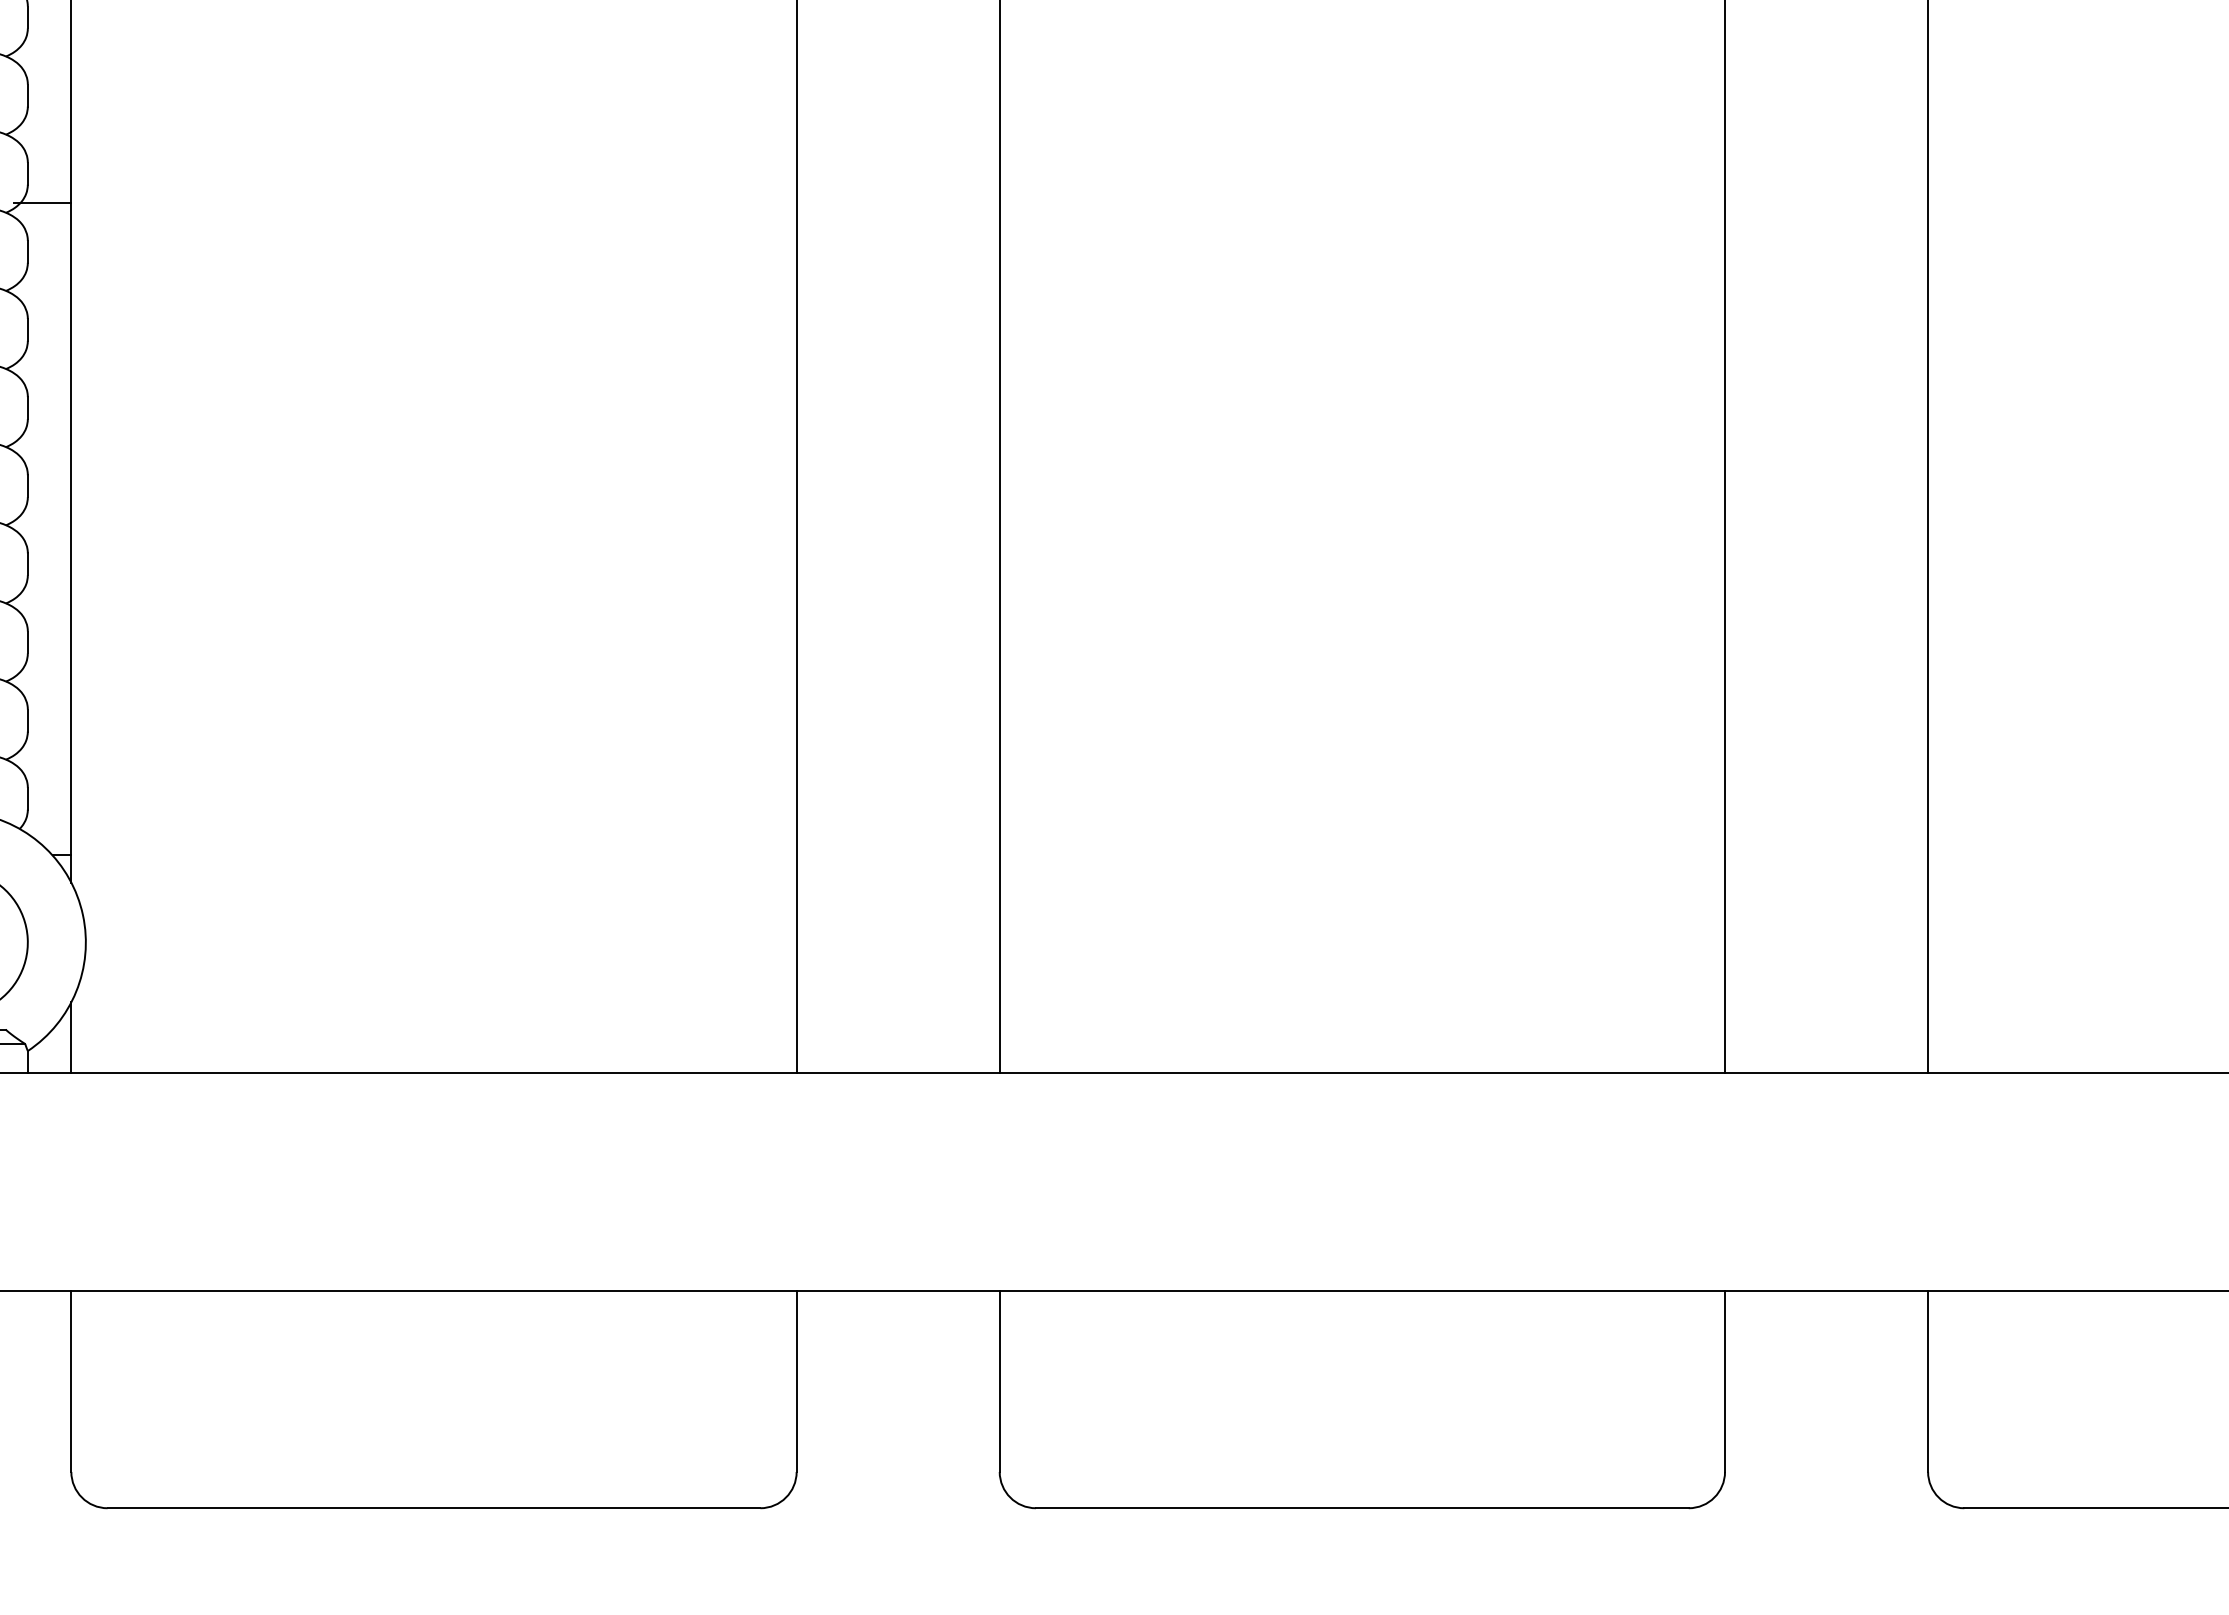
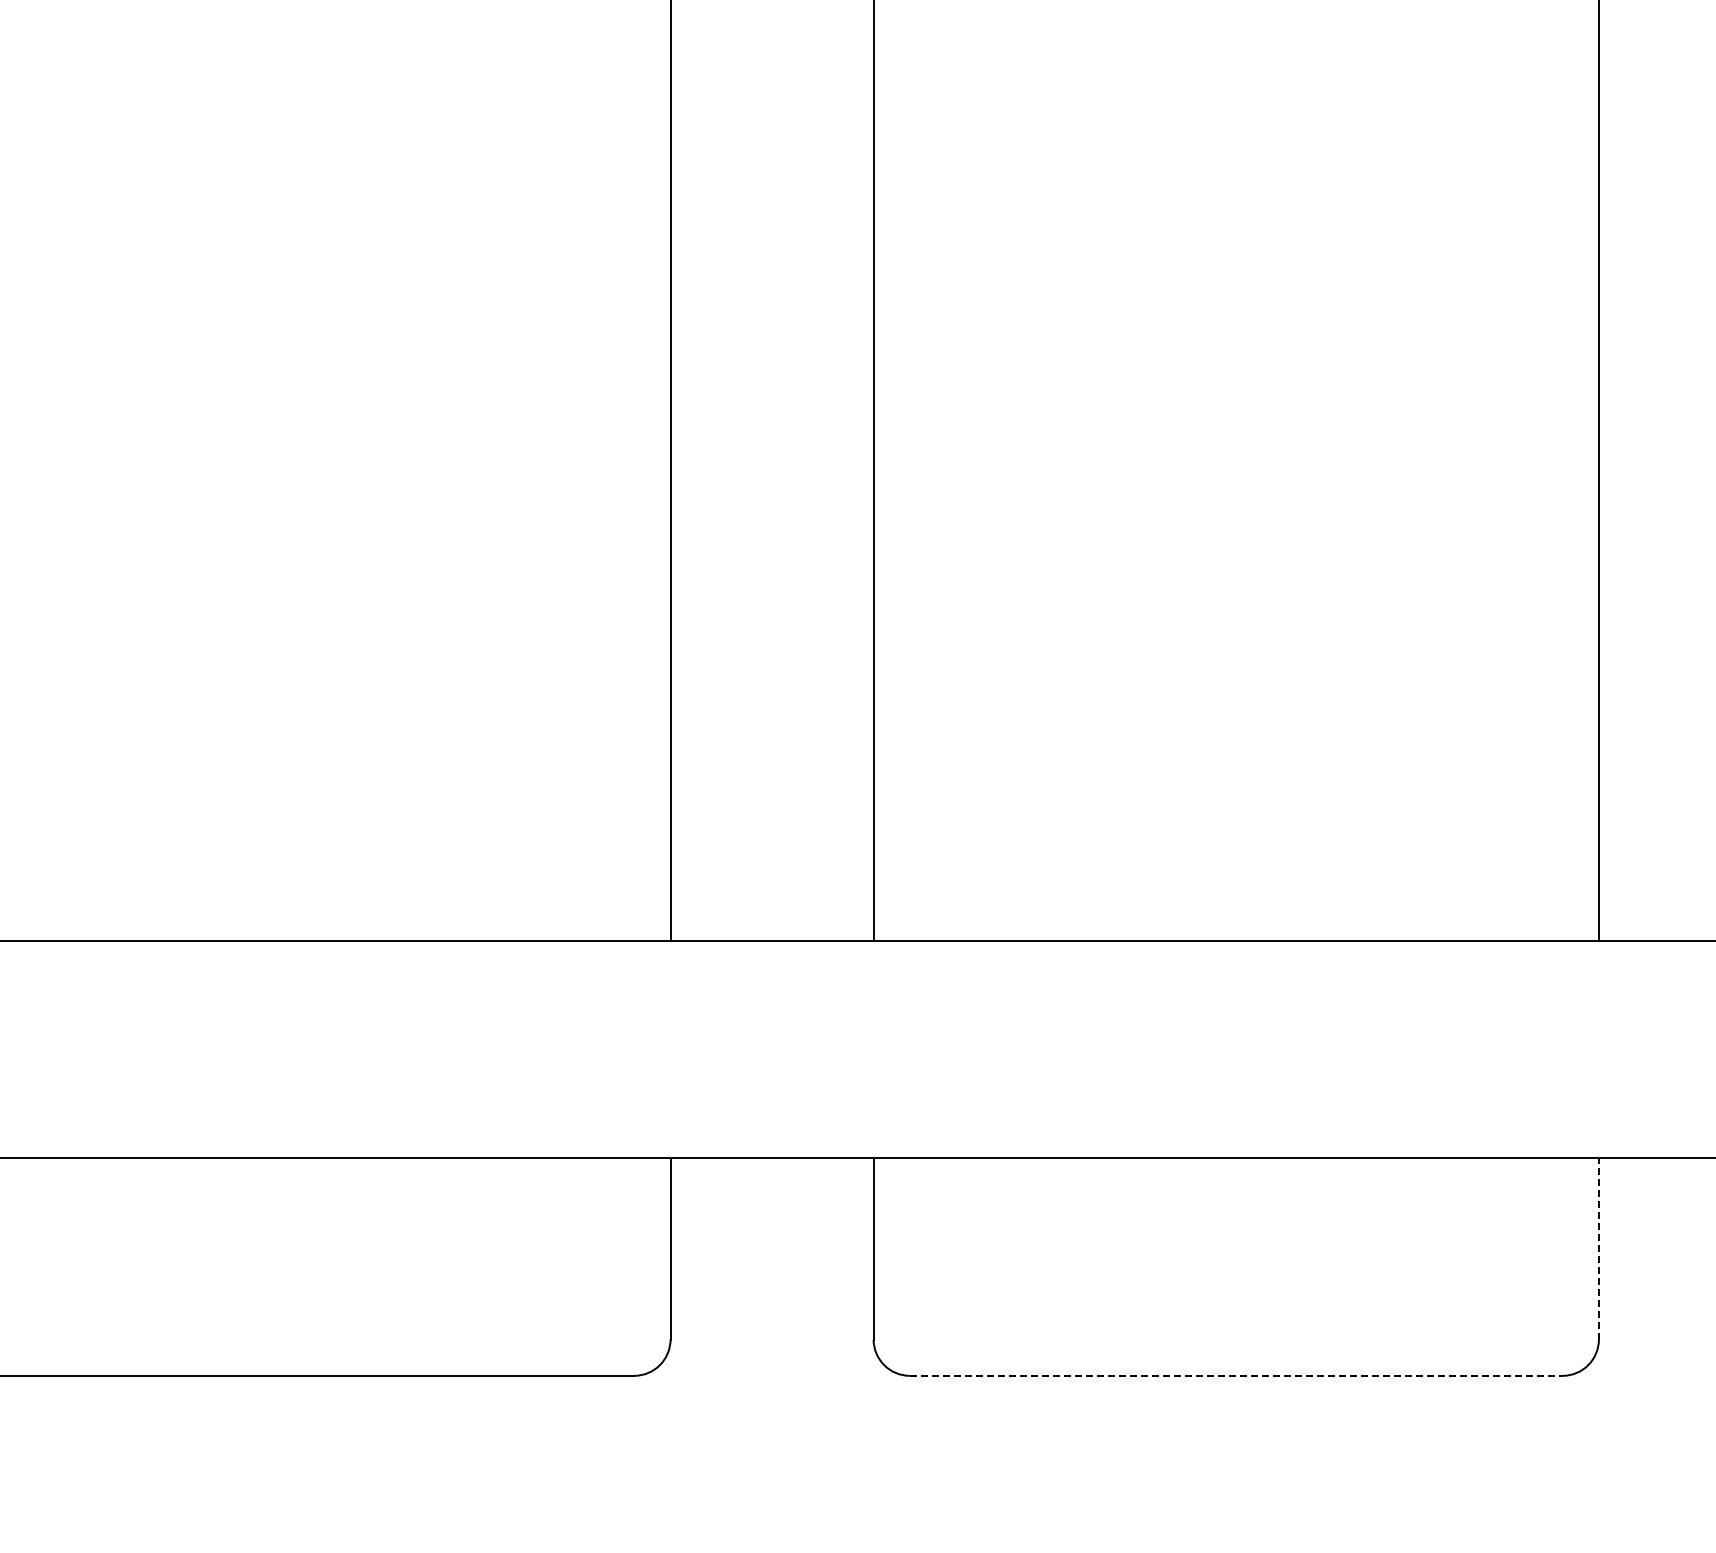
line: (1725, 1381) -> (1599, 1249), solid -> dashed
line: (1362, 1508) -> (1236, 1376), solid -> dashed

